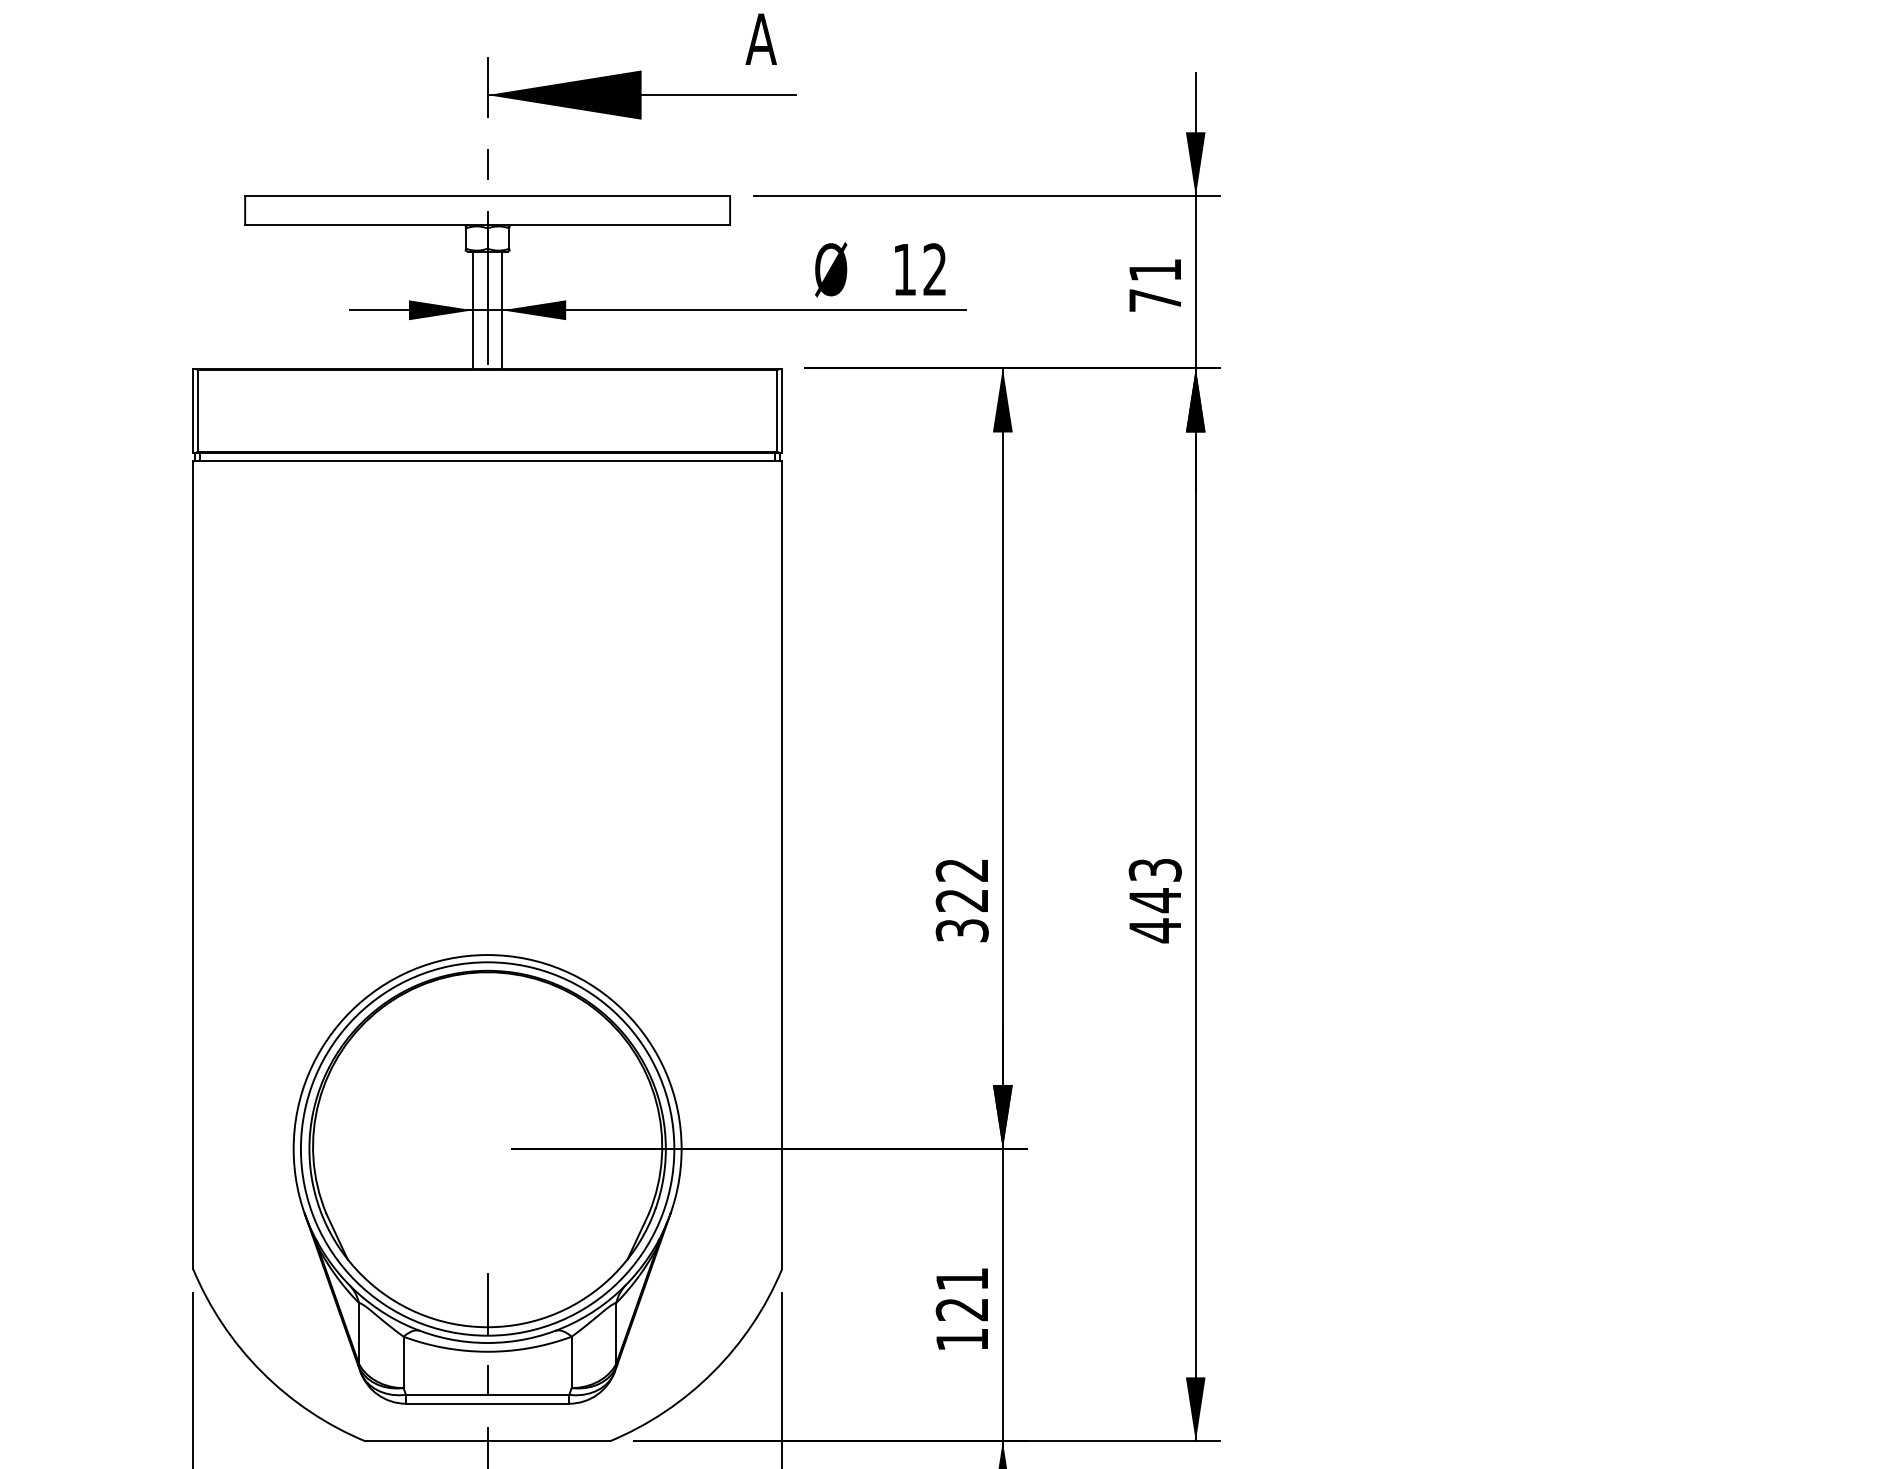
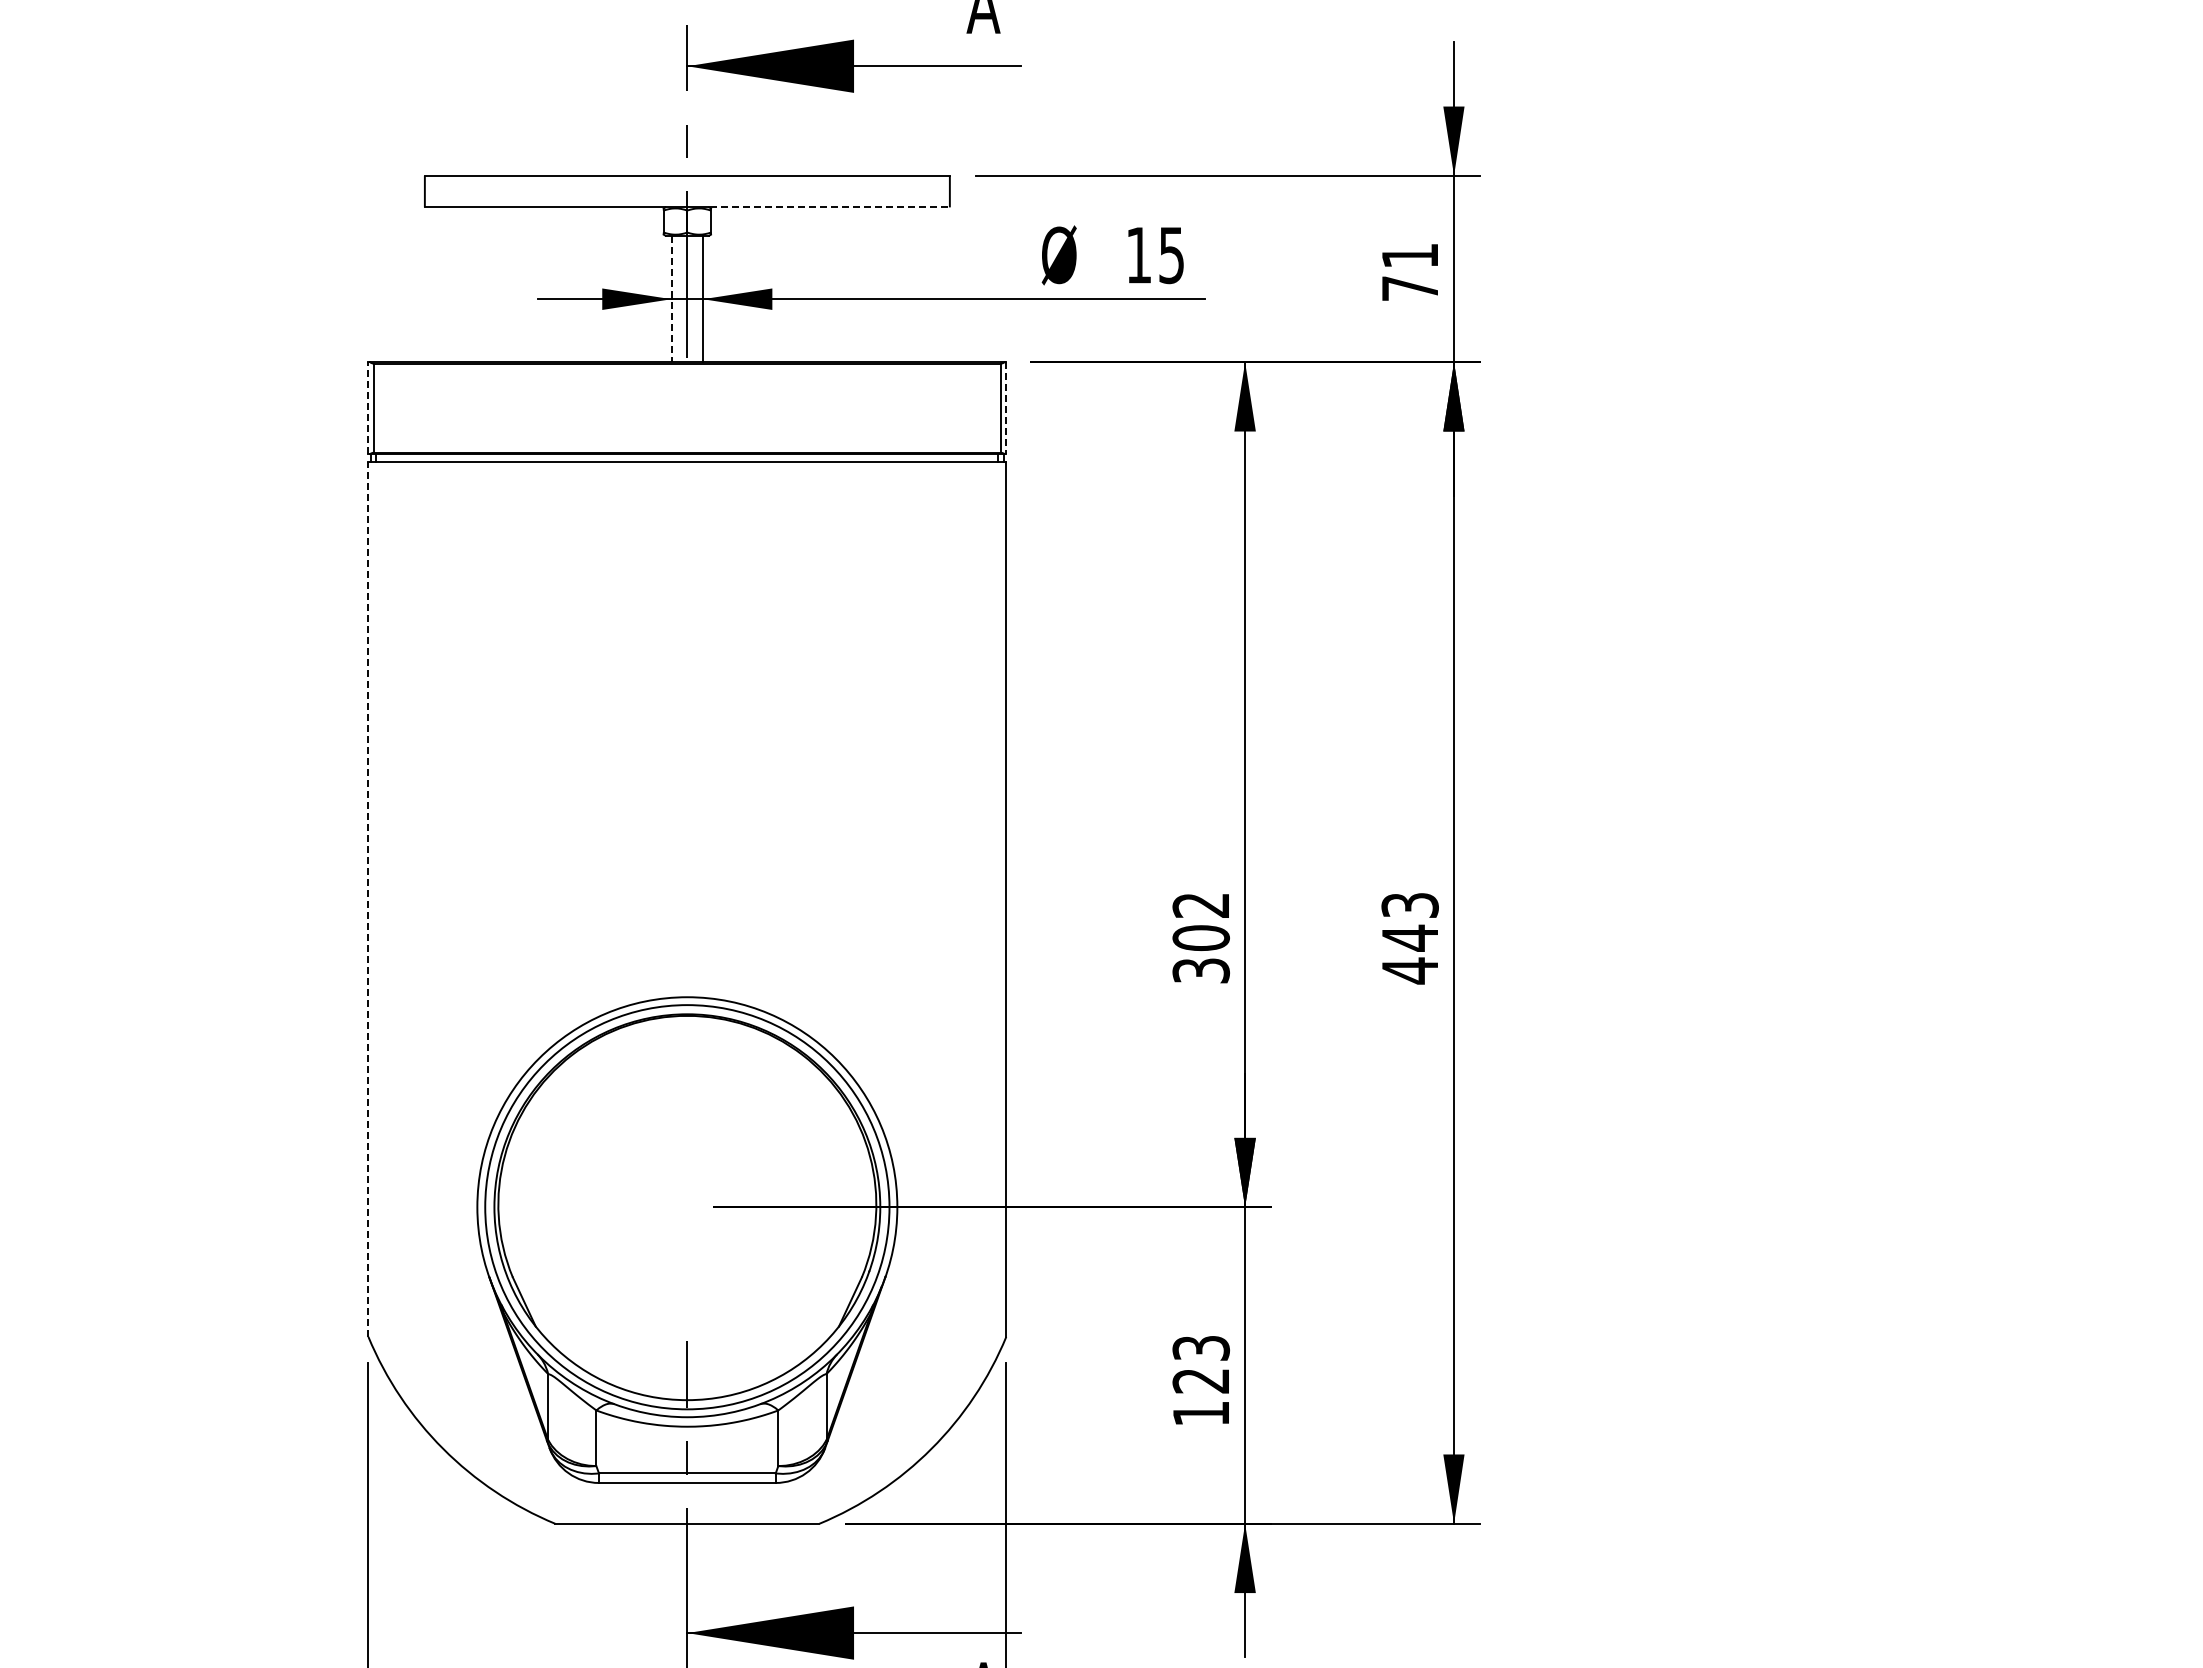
line: (619, 225) -> (830, 207), solid -> dashed
text: (934, 269) -> (1171, 255), 12 -> 15
line: (472, 310) -> (671, 299), solid -> dashed
line: (193, 411) -> (368, 408), solid -> dashed
line: (782, 411) -> (1006, 408), solid -> dashed
line: (193, 863) -> (368, 898), solid -> dashed
text: (961, 900) -> (1200, 938), 322 -> 302
text: (962, 1279) -> (1201, 1348), 121 -> 123

